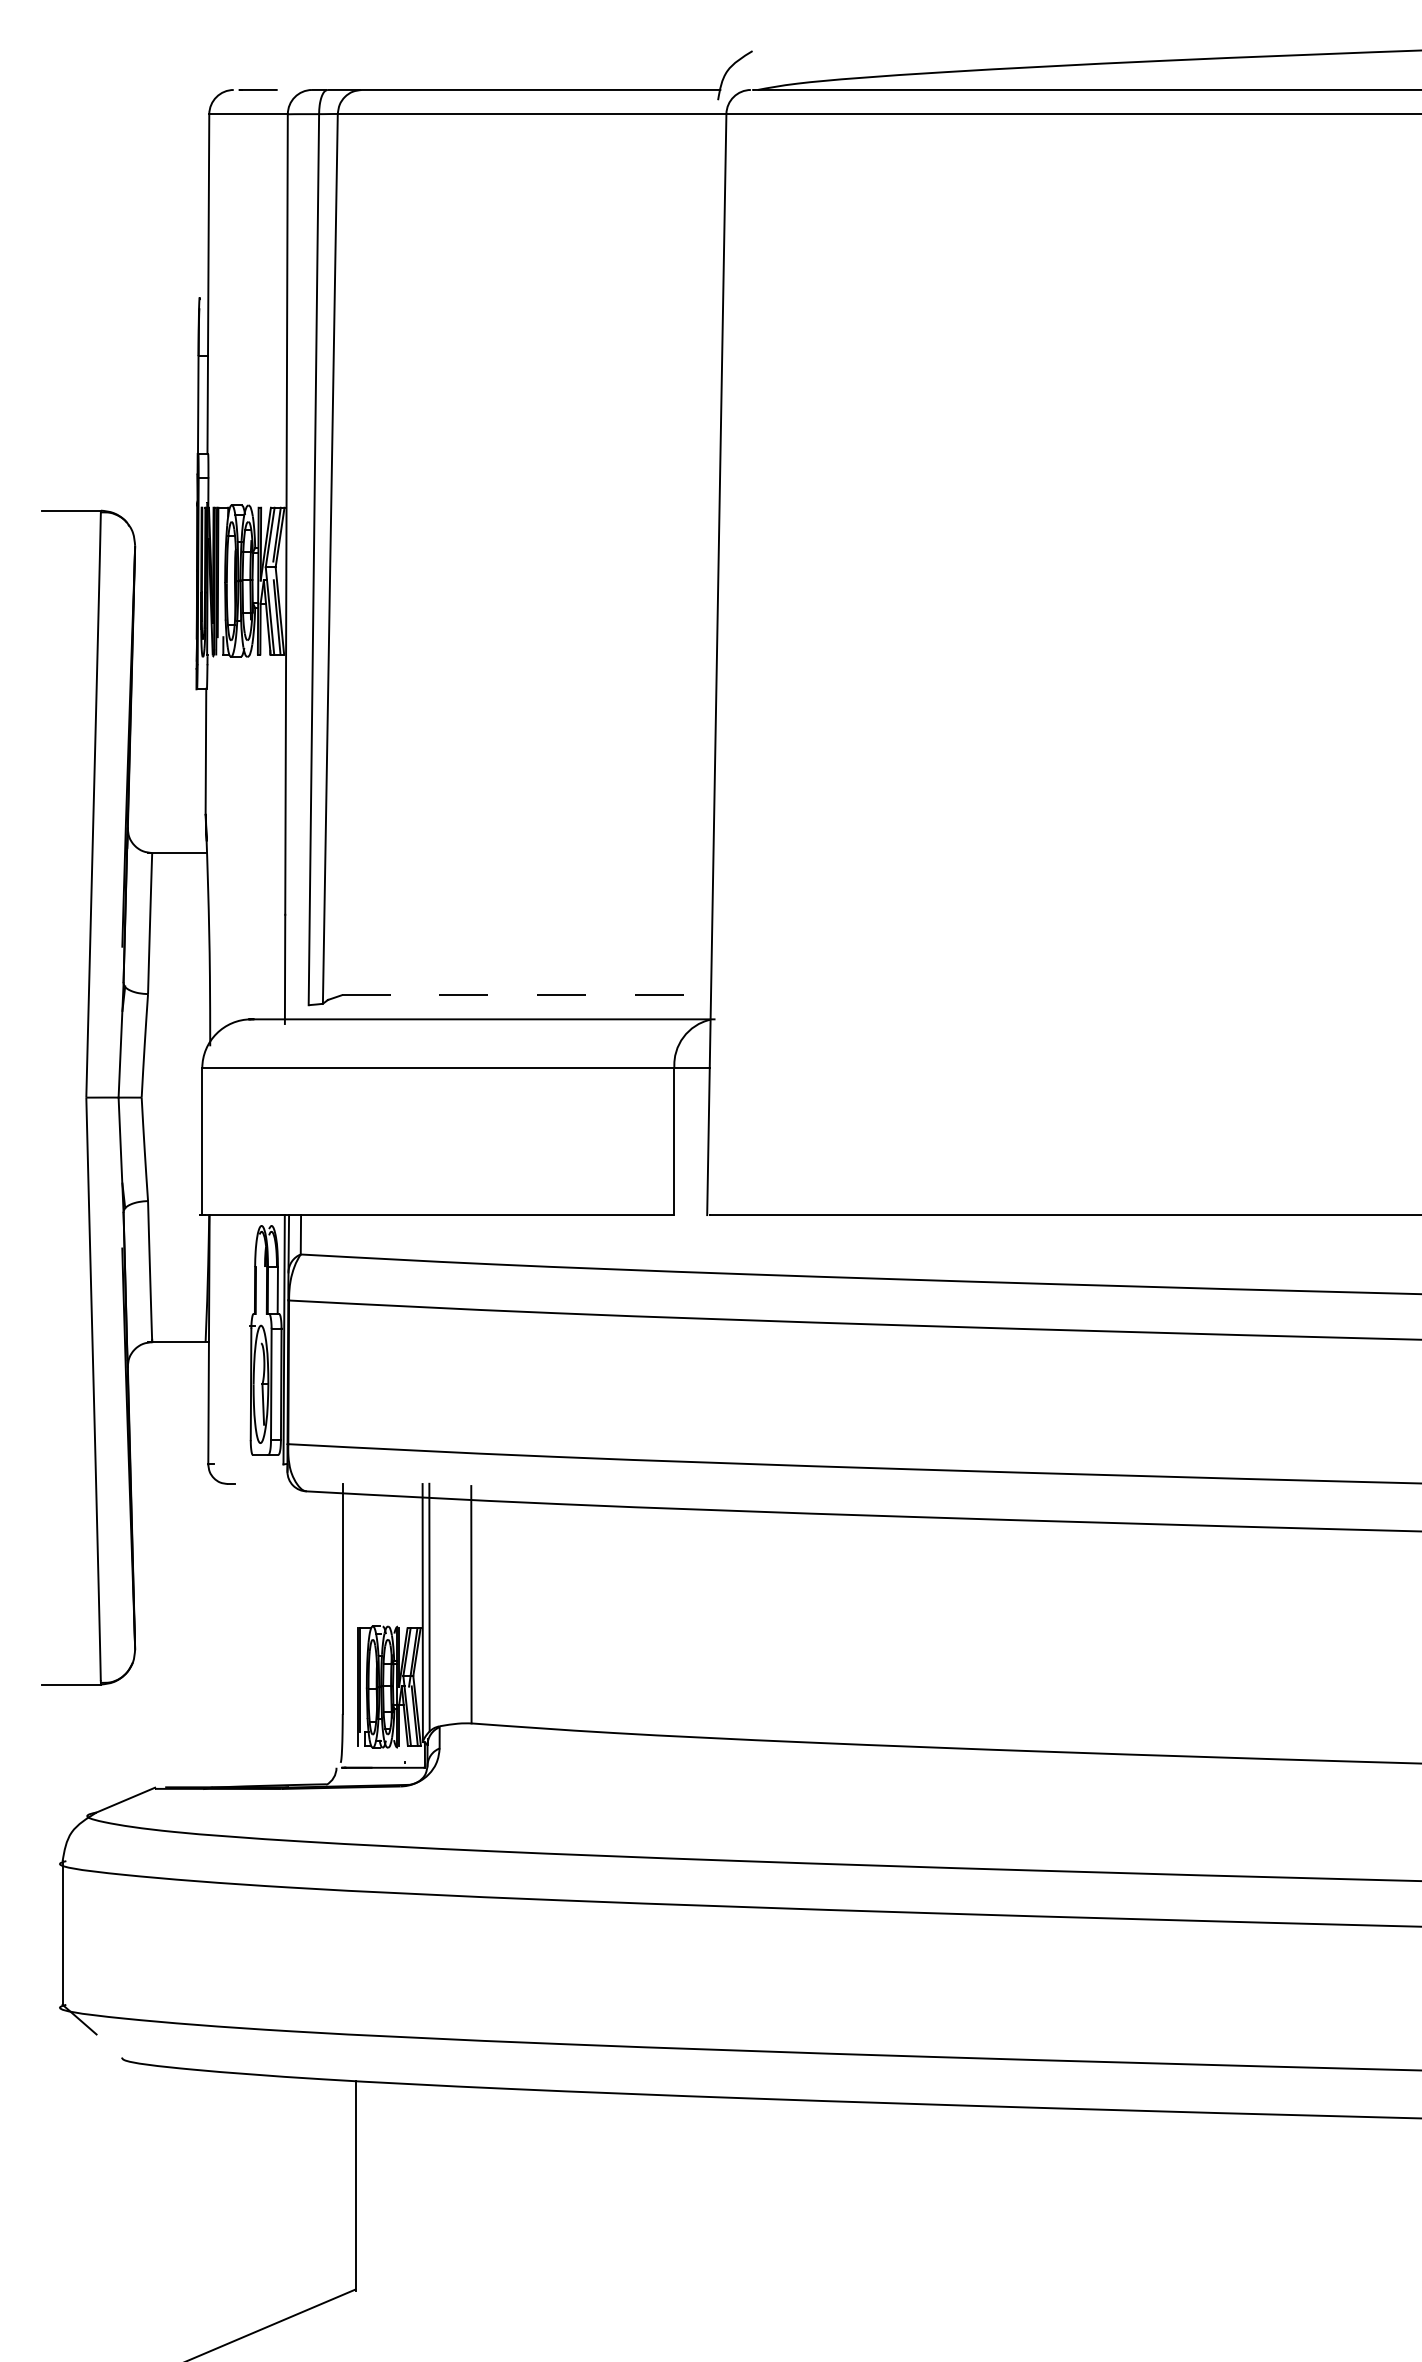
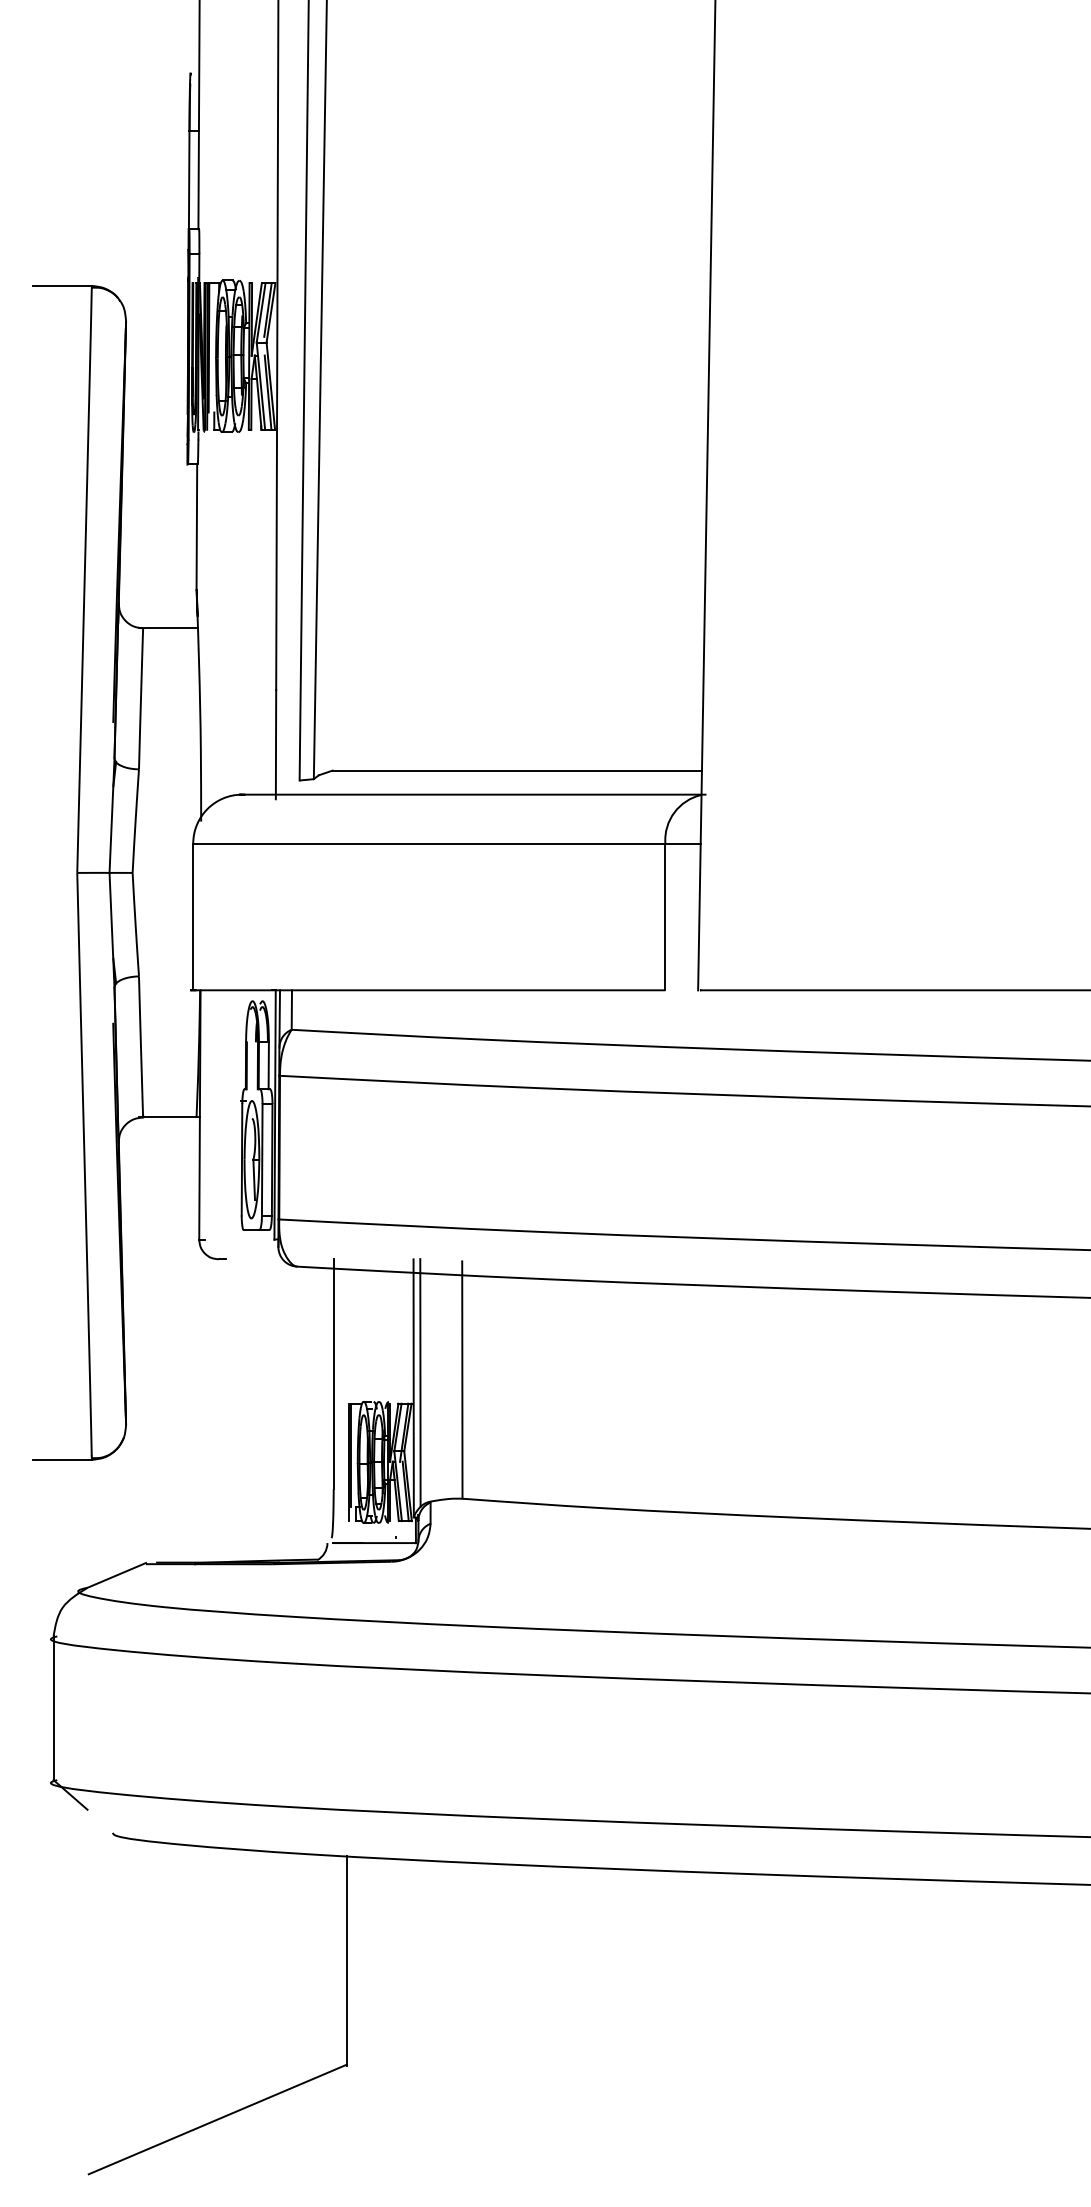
line: (526, 995) -> (517, 770), dashed -> solid

